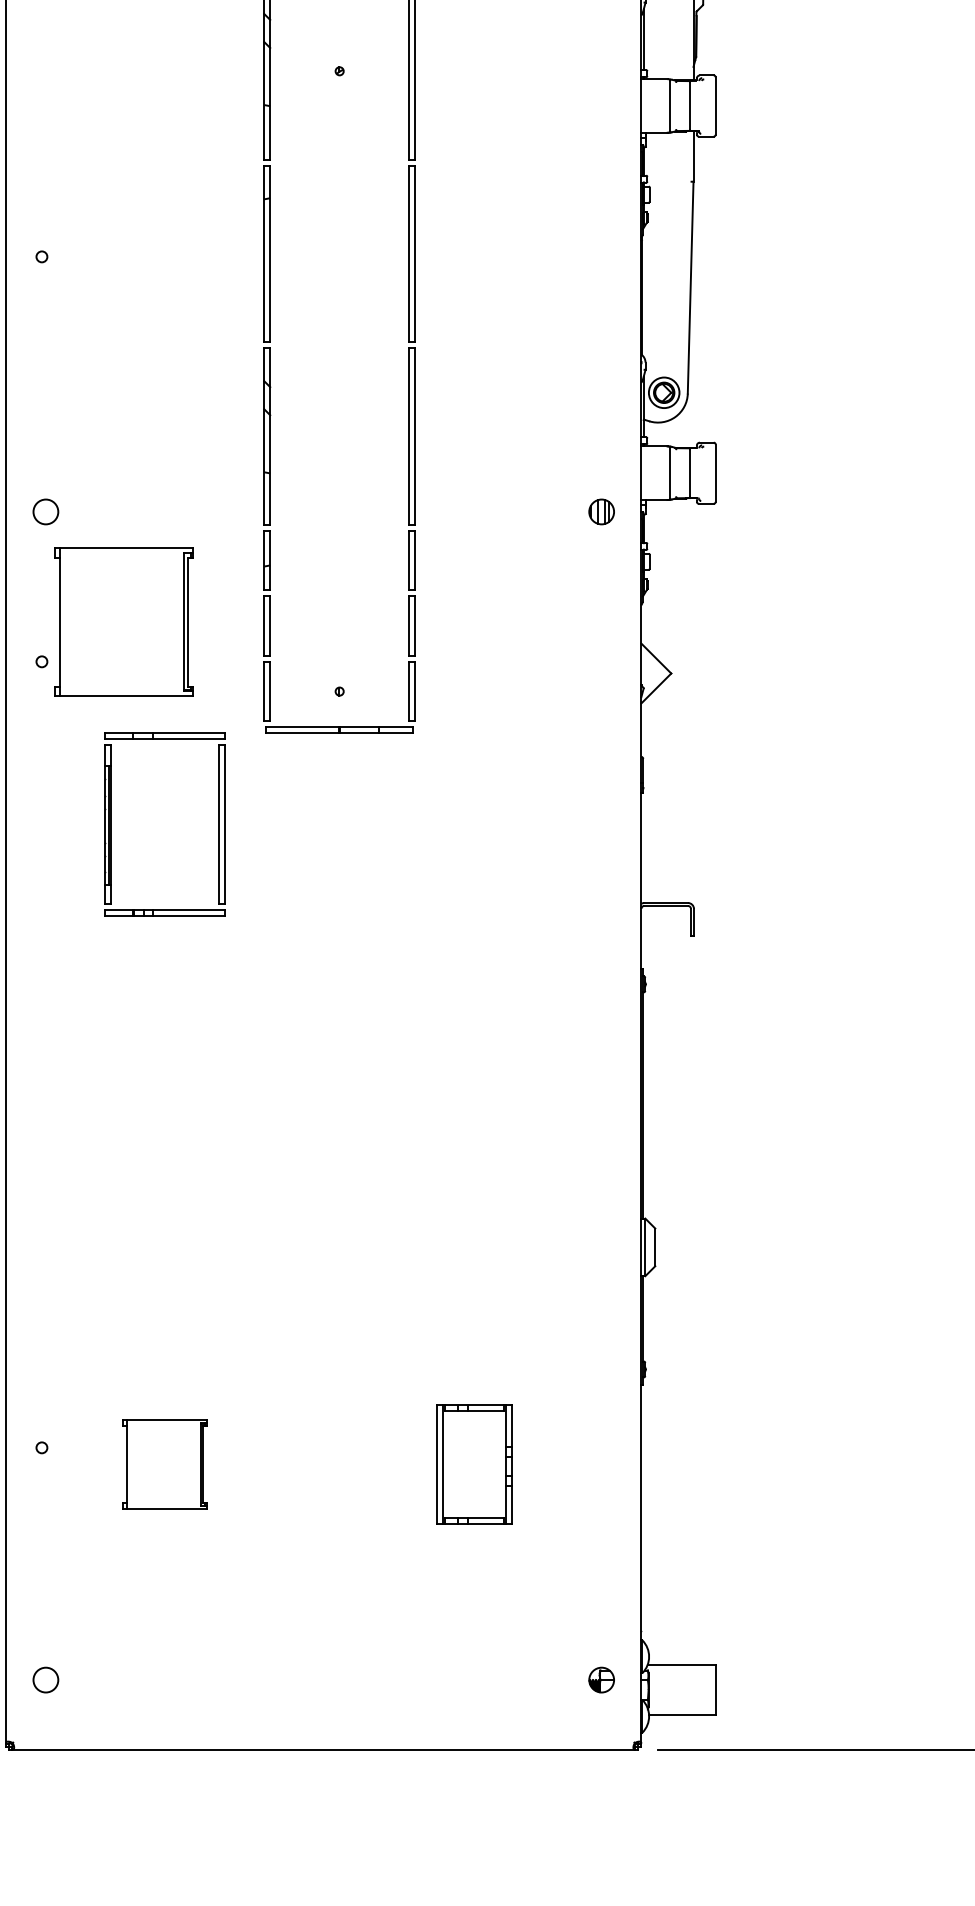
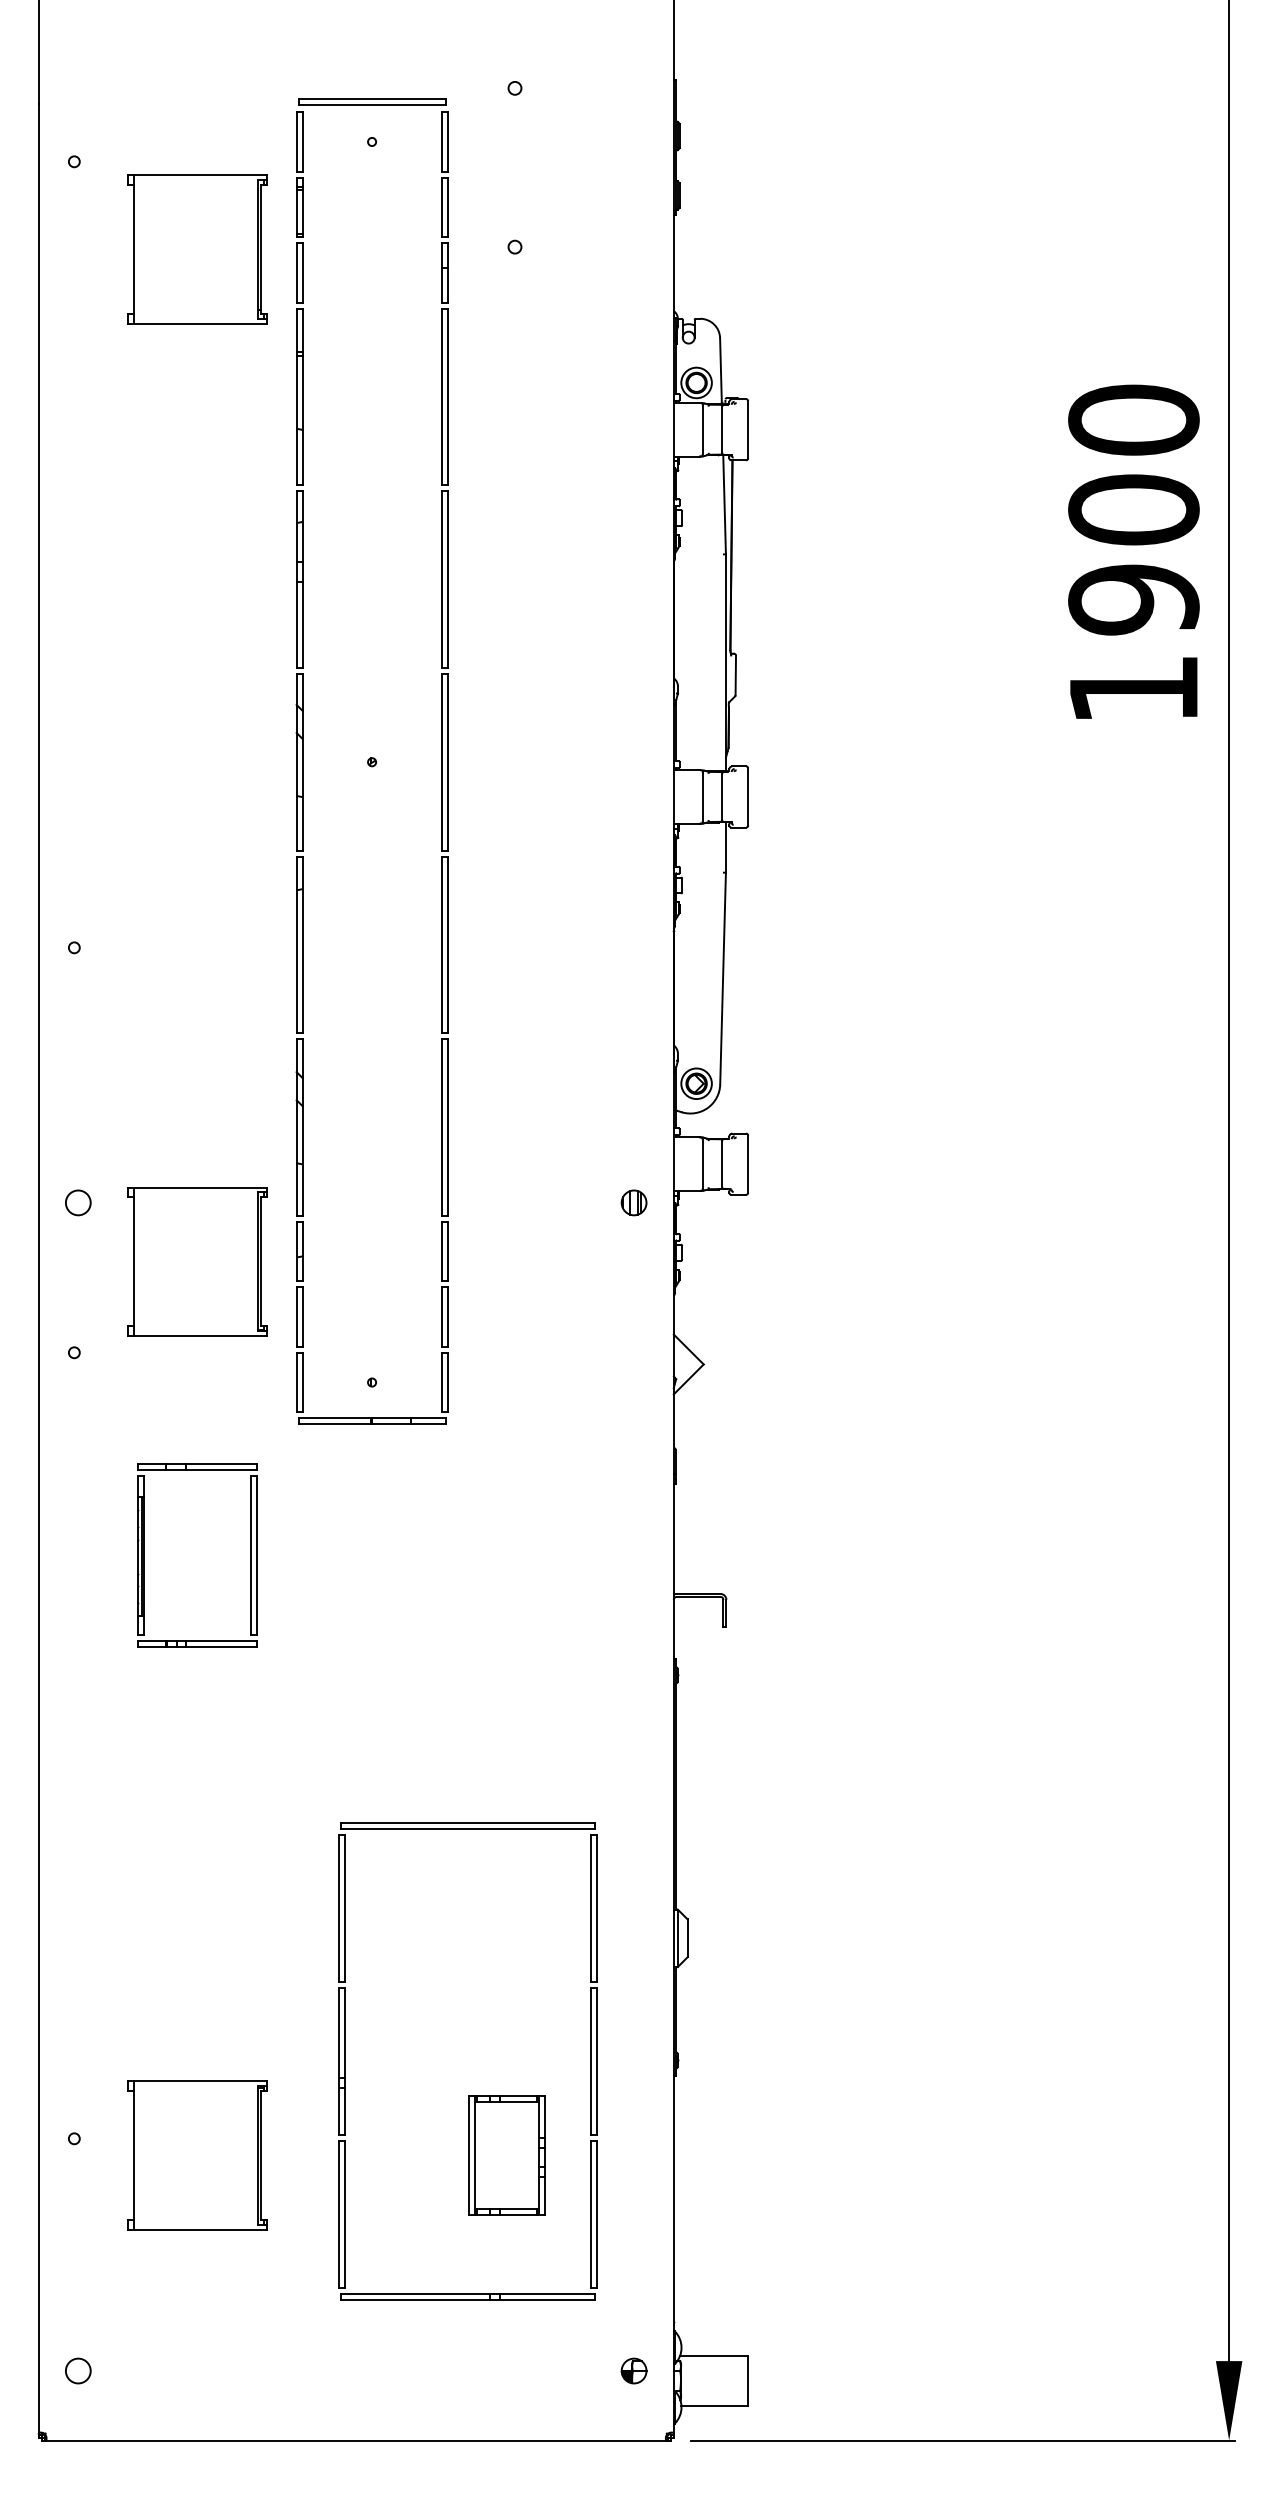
part: (124, 621) -> (197, 1261), moved
part: (112, 824) -> (144, 1555), moved
part: (313, 1370) -> (345, 2061), added
part: (165, 1464) -> (197, 2155), size x1.67

